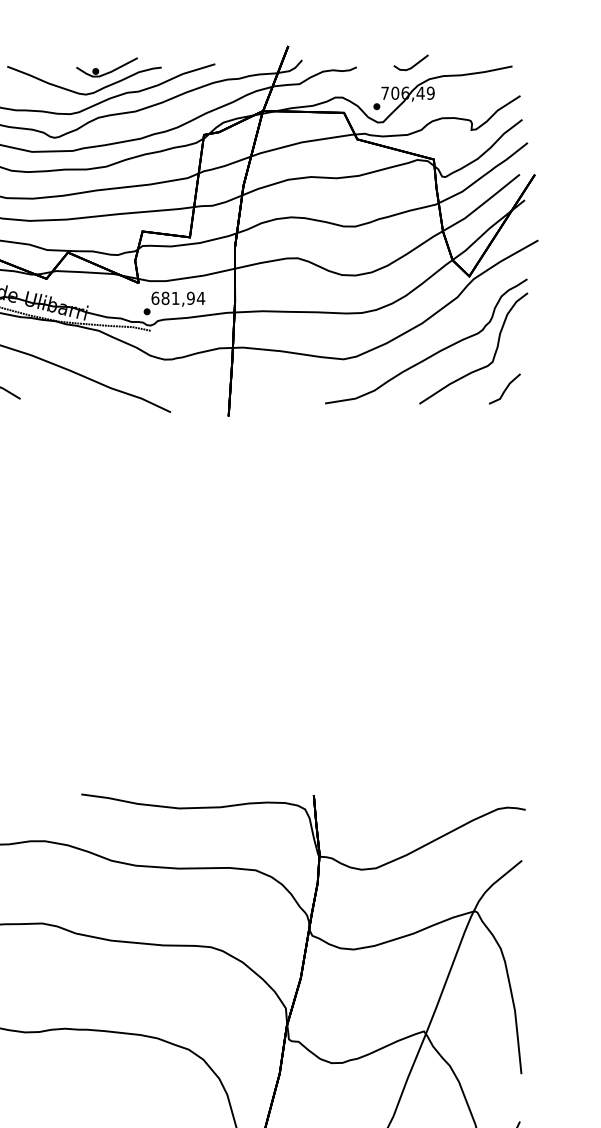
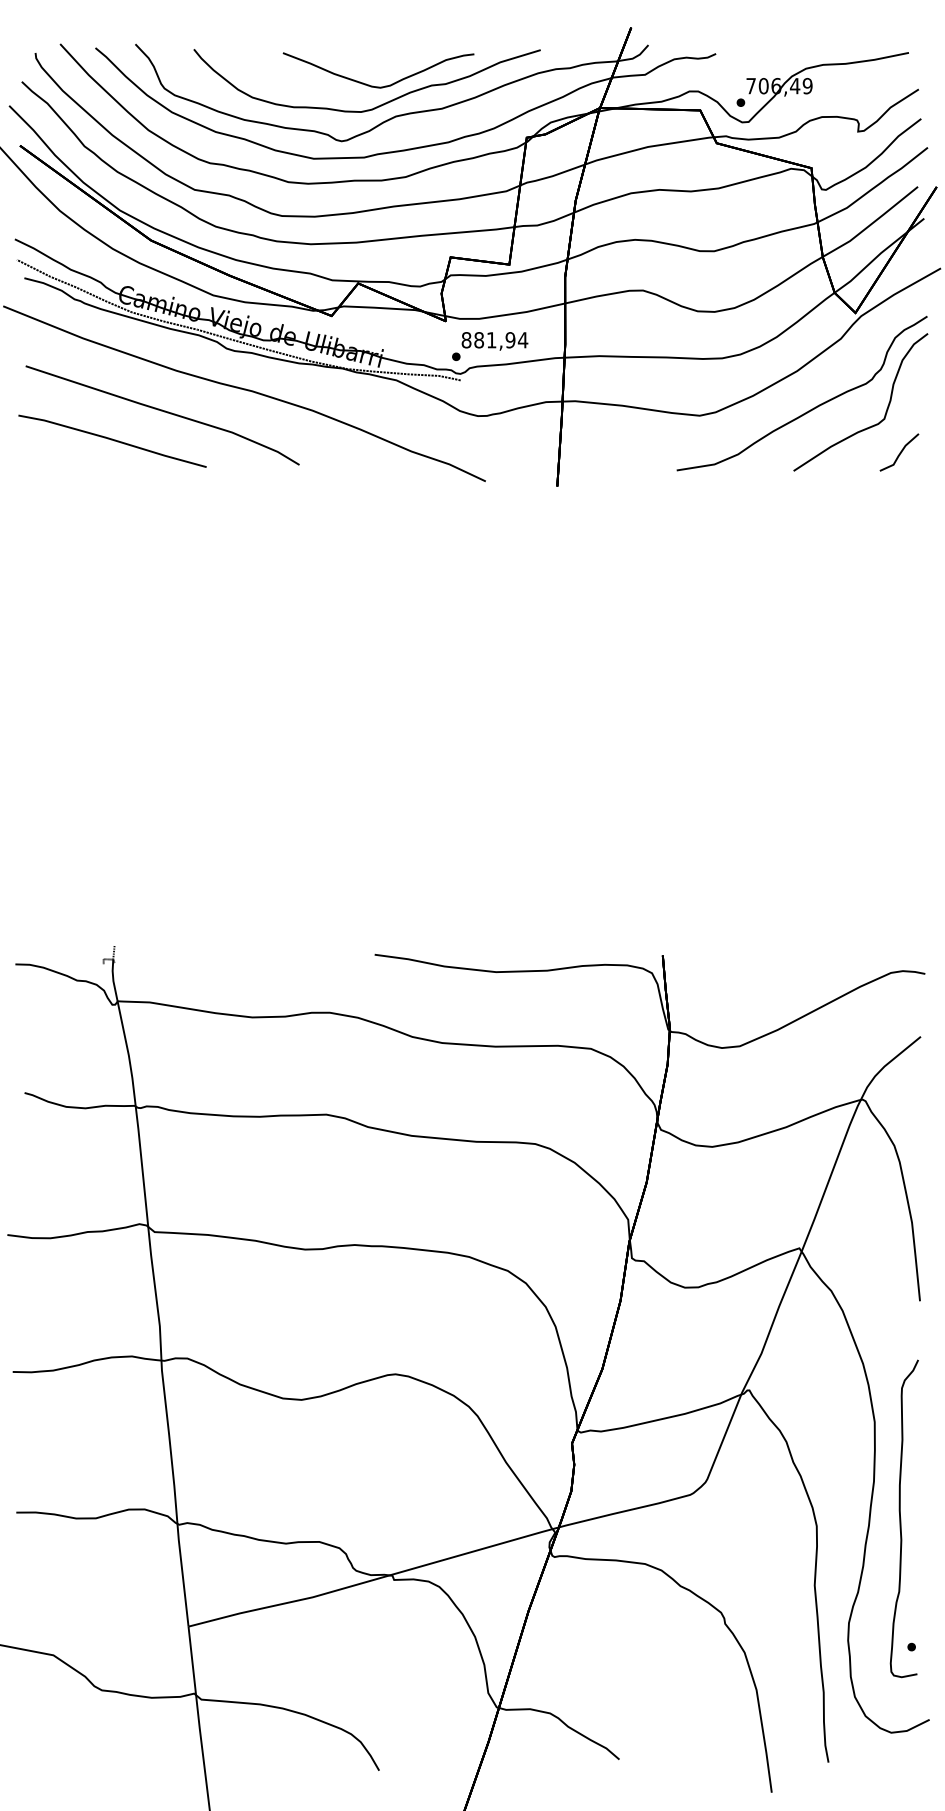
line: (413, 65) -> (786, 51), removed
part: (106, 67) -> (406, 54), removed
text: (155, 298) -> (466, 340), 681,94 -> 881,94

